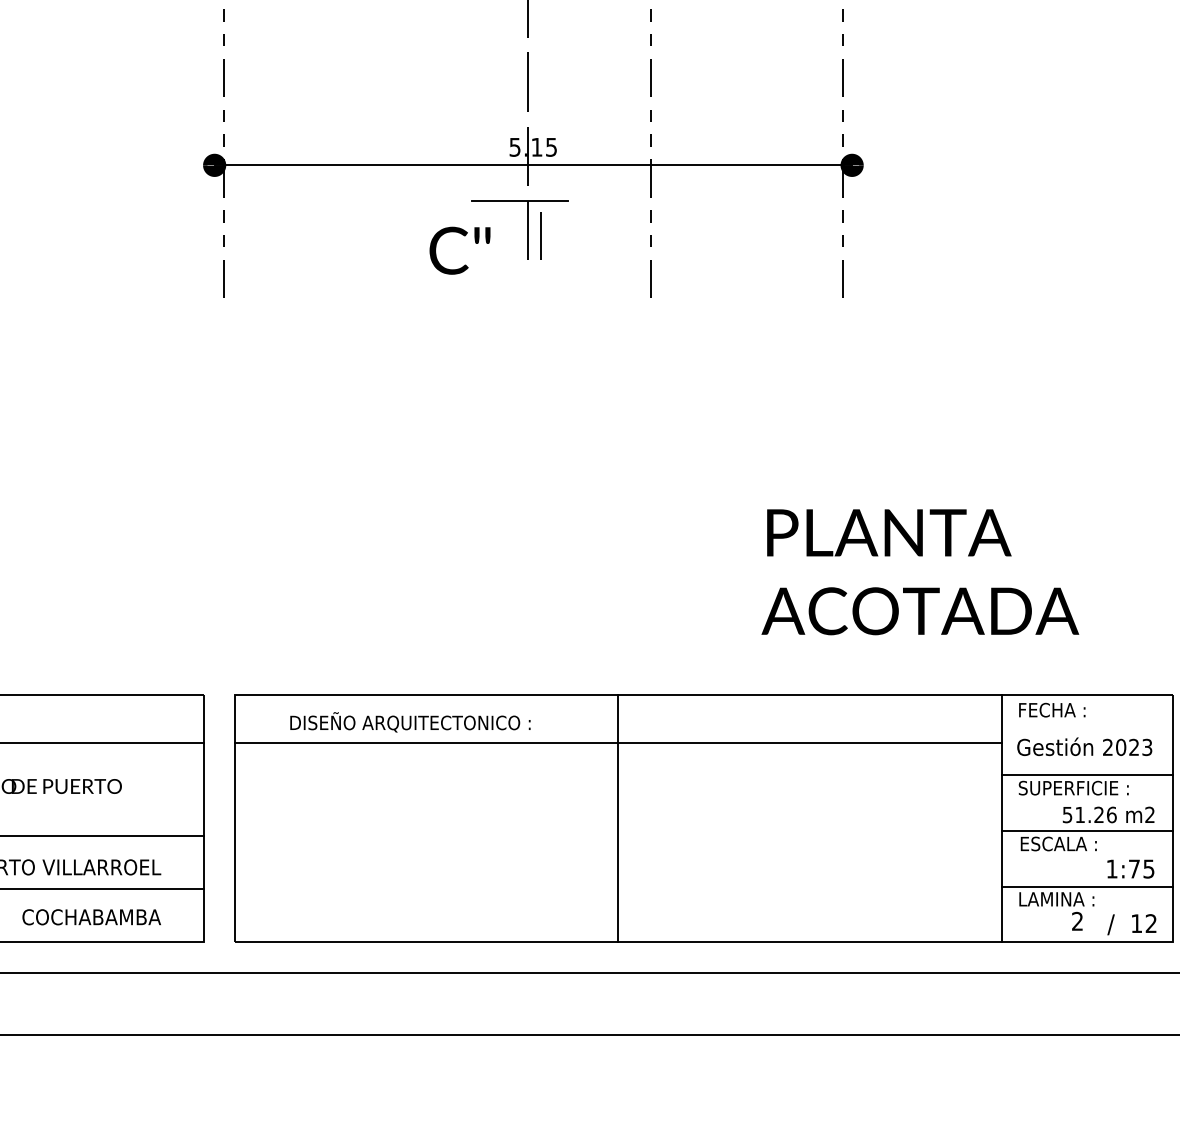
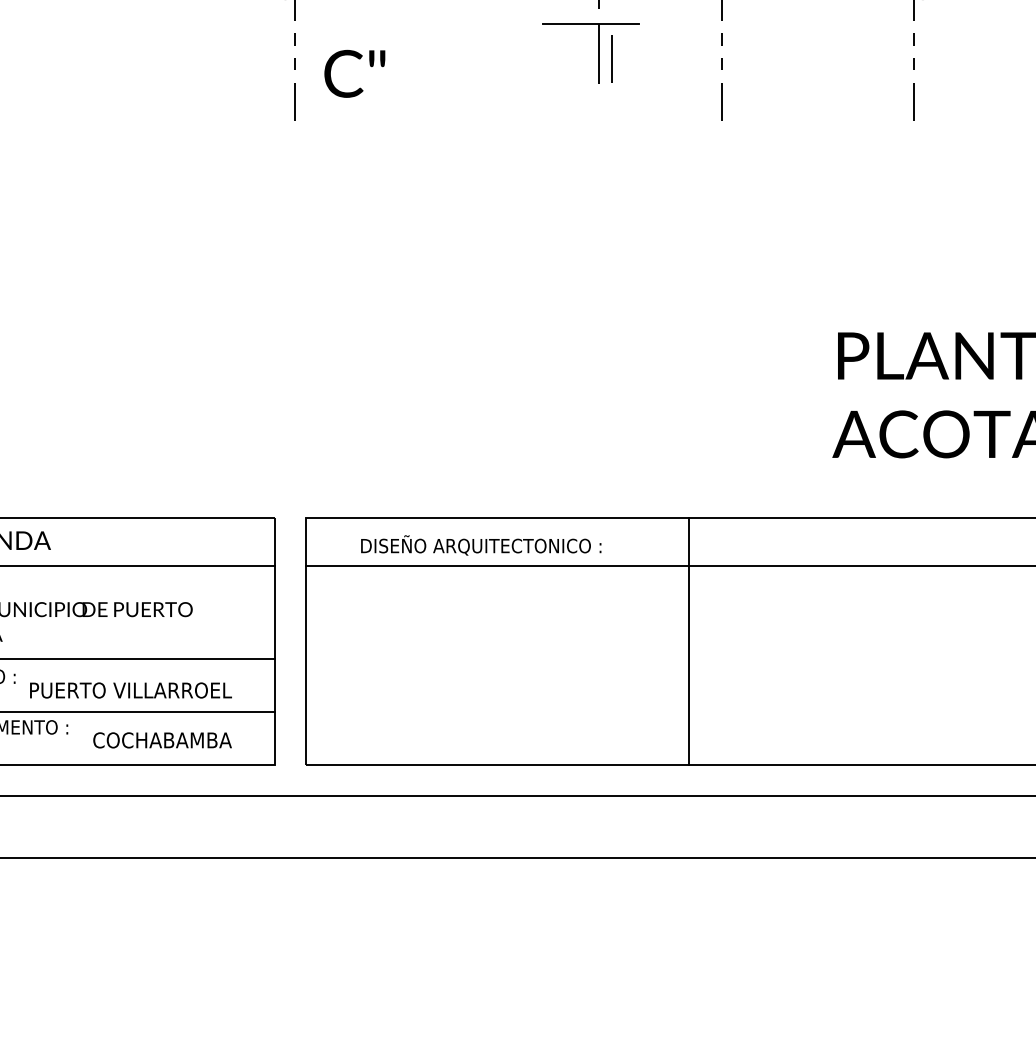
text: (459, 250) -> (354, 73), moved

